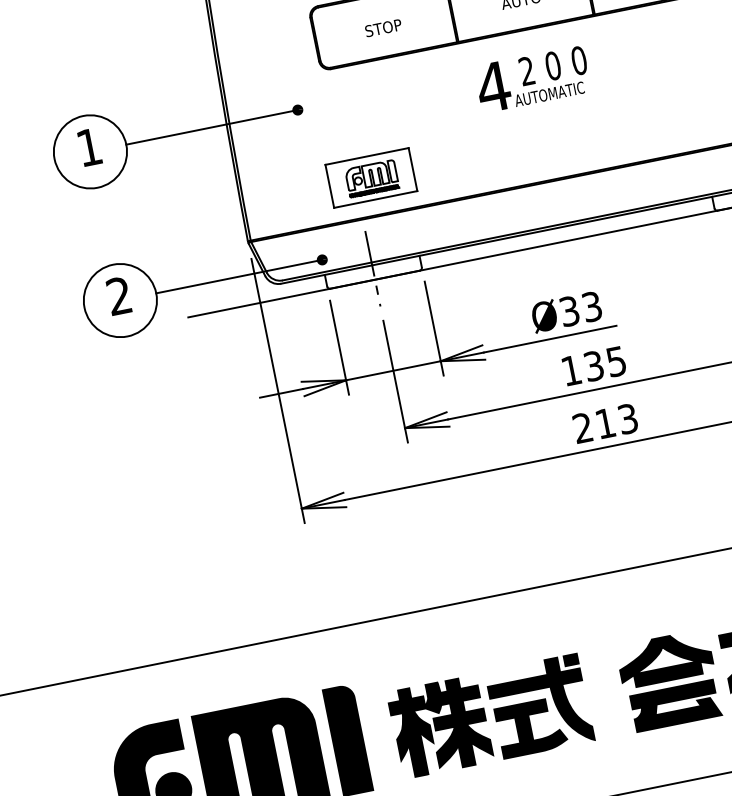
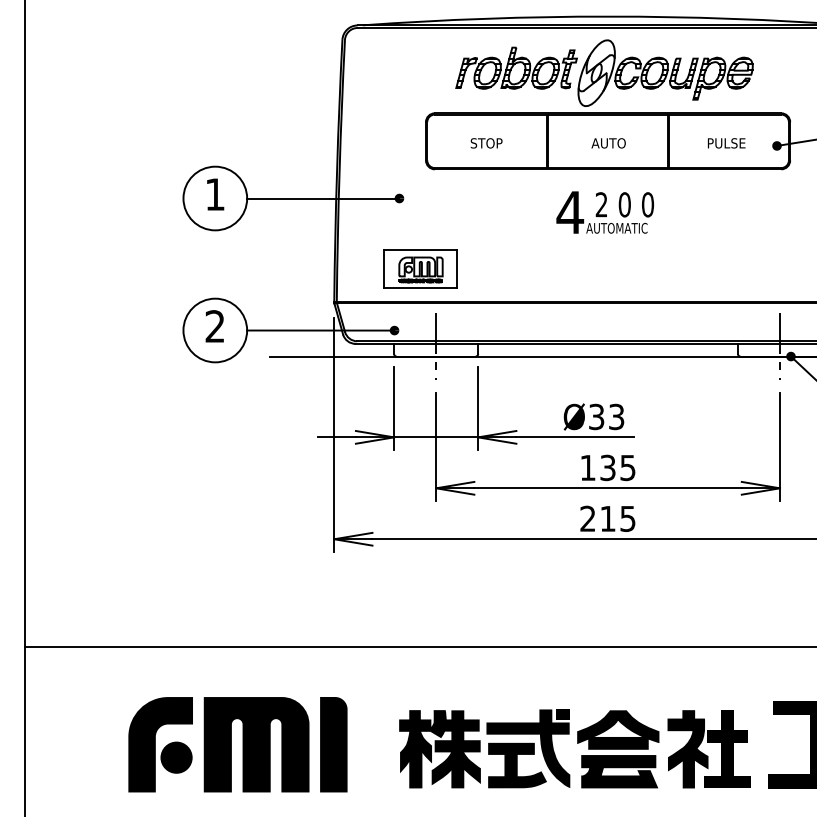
part: (371, 177) -> (420, 268), moved
text: (628, 418) -> (628, 518), 213 -> 215
part: (490, 715) -> (484, 748), moved

